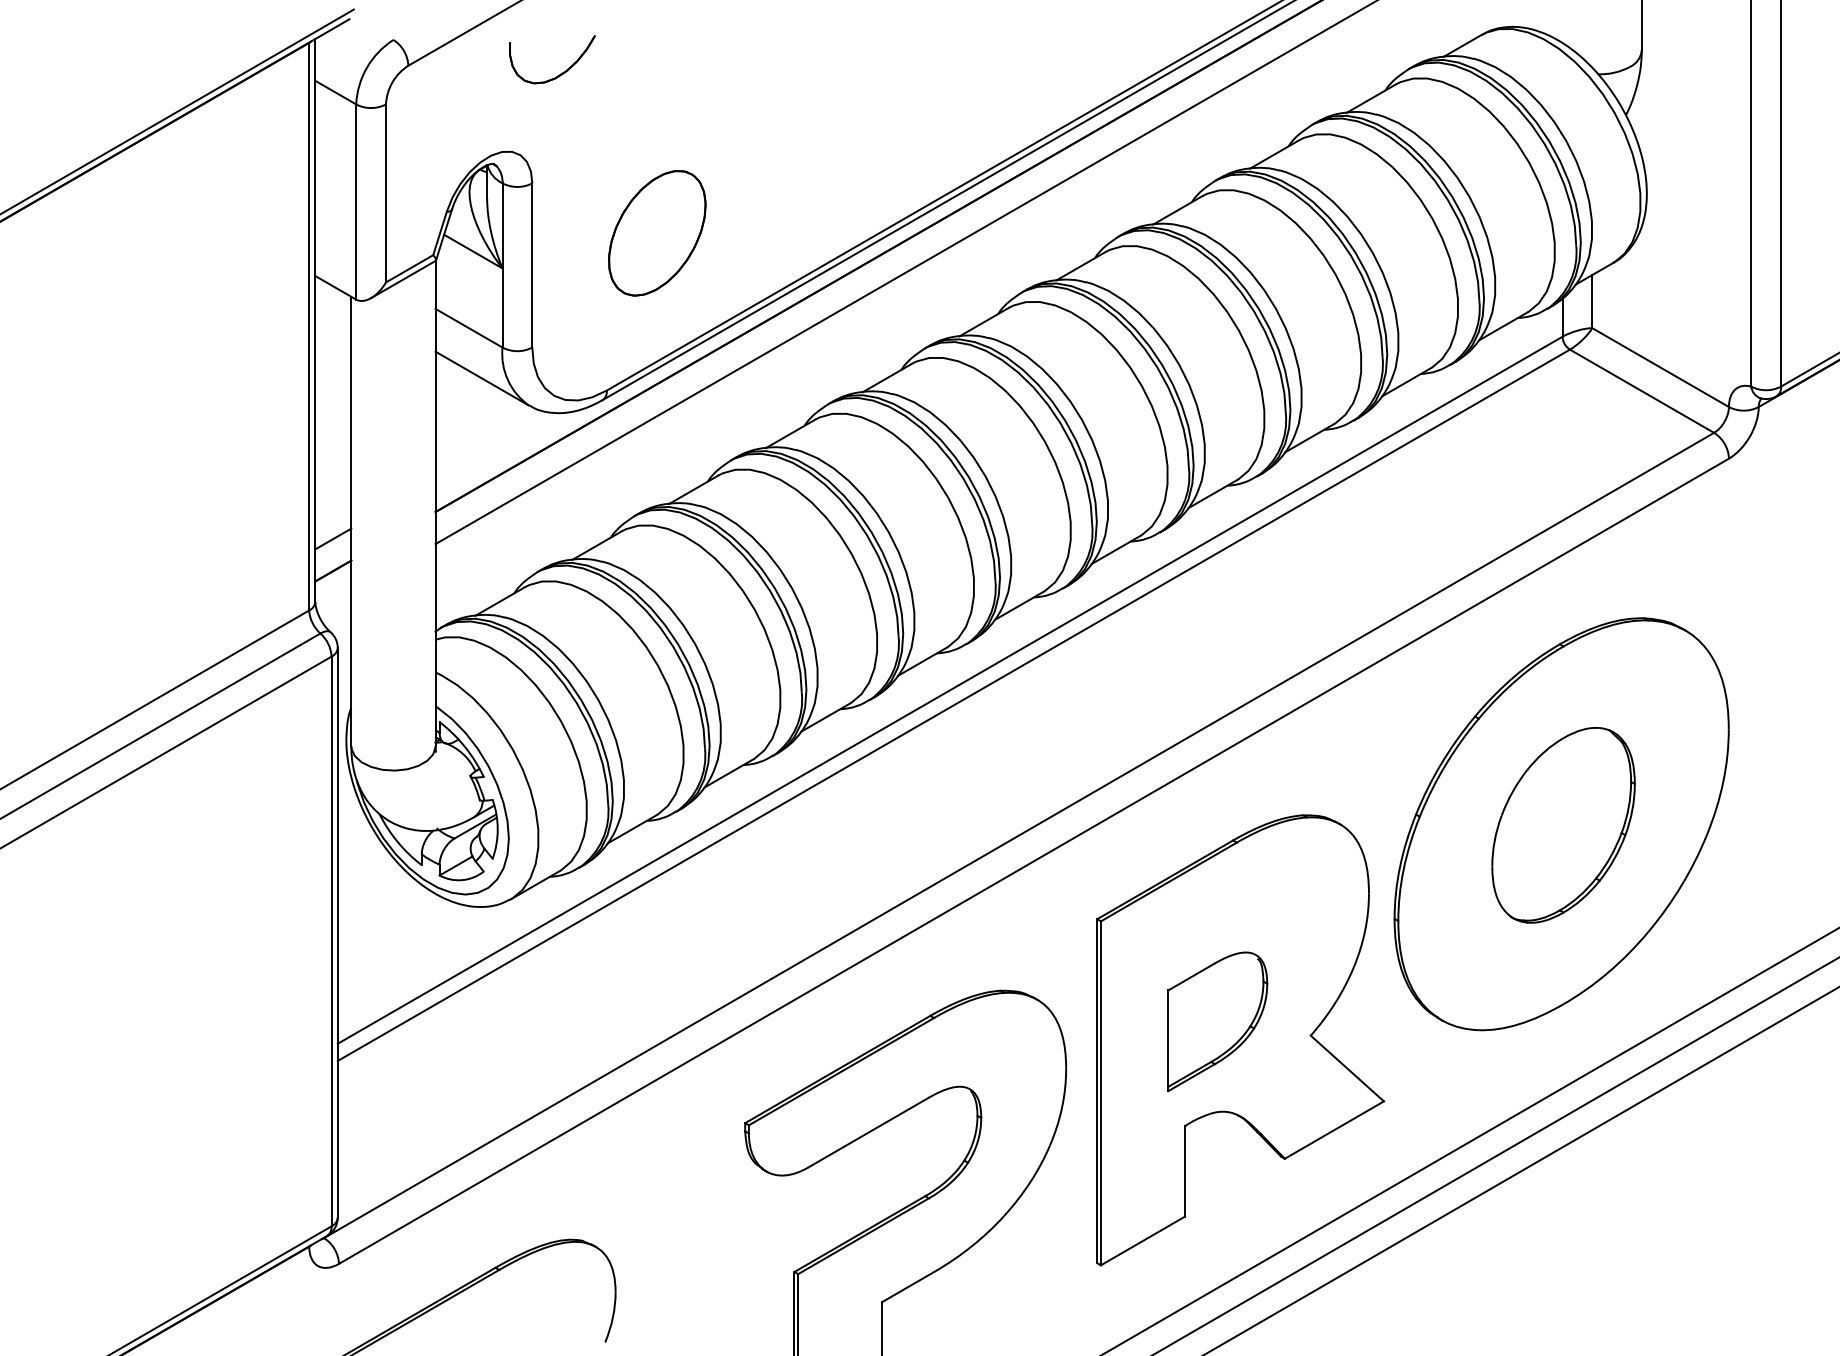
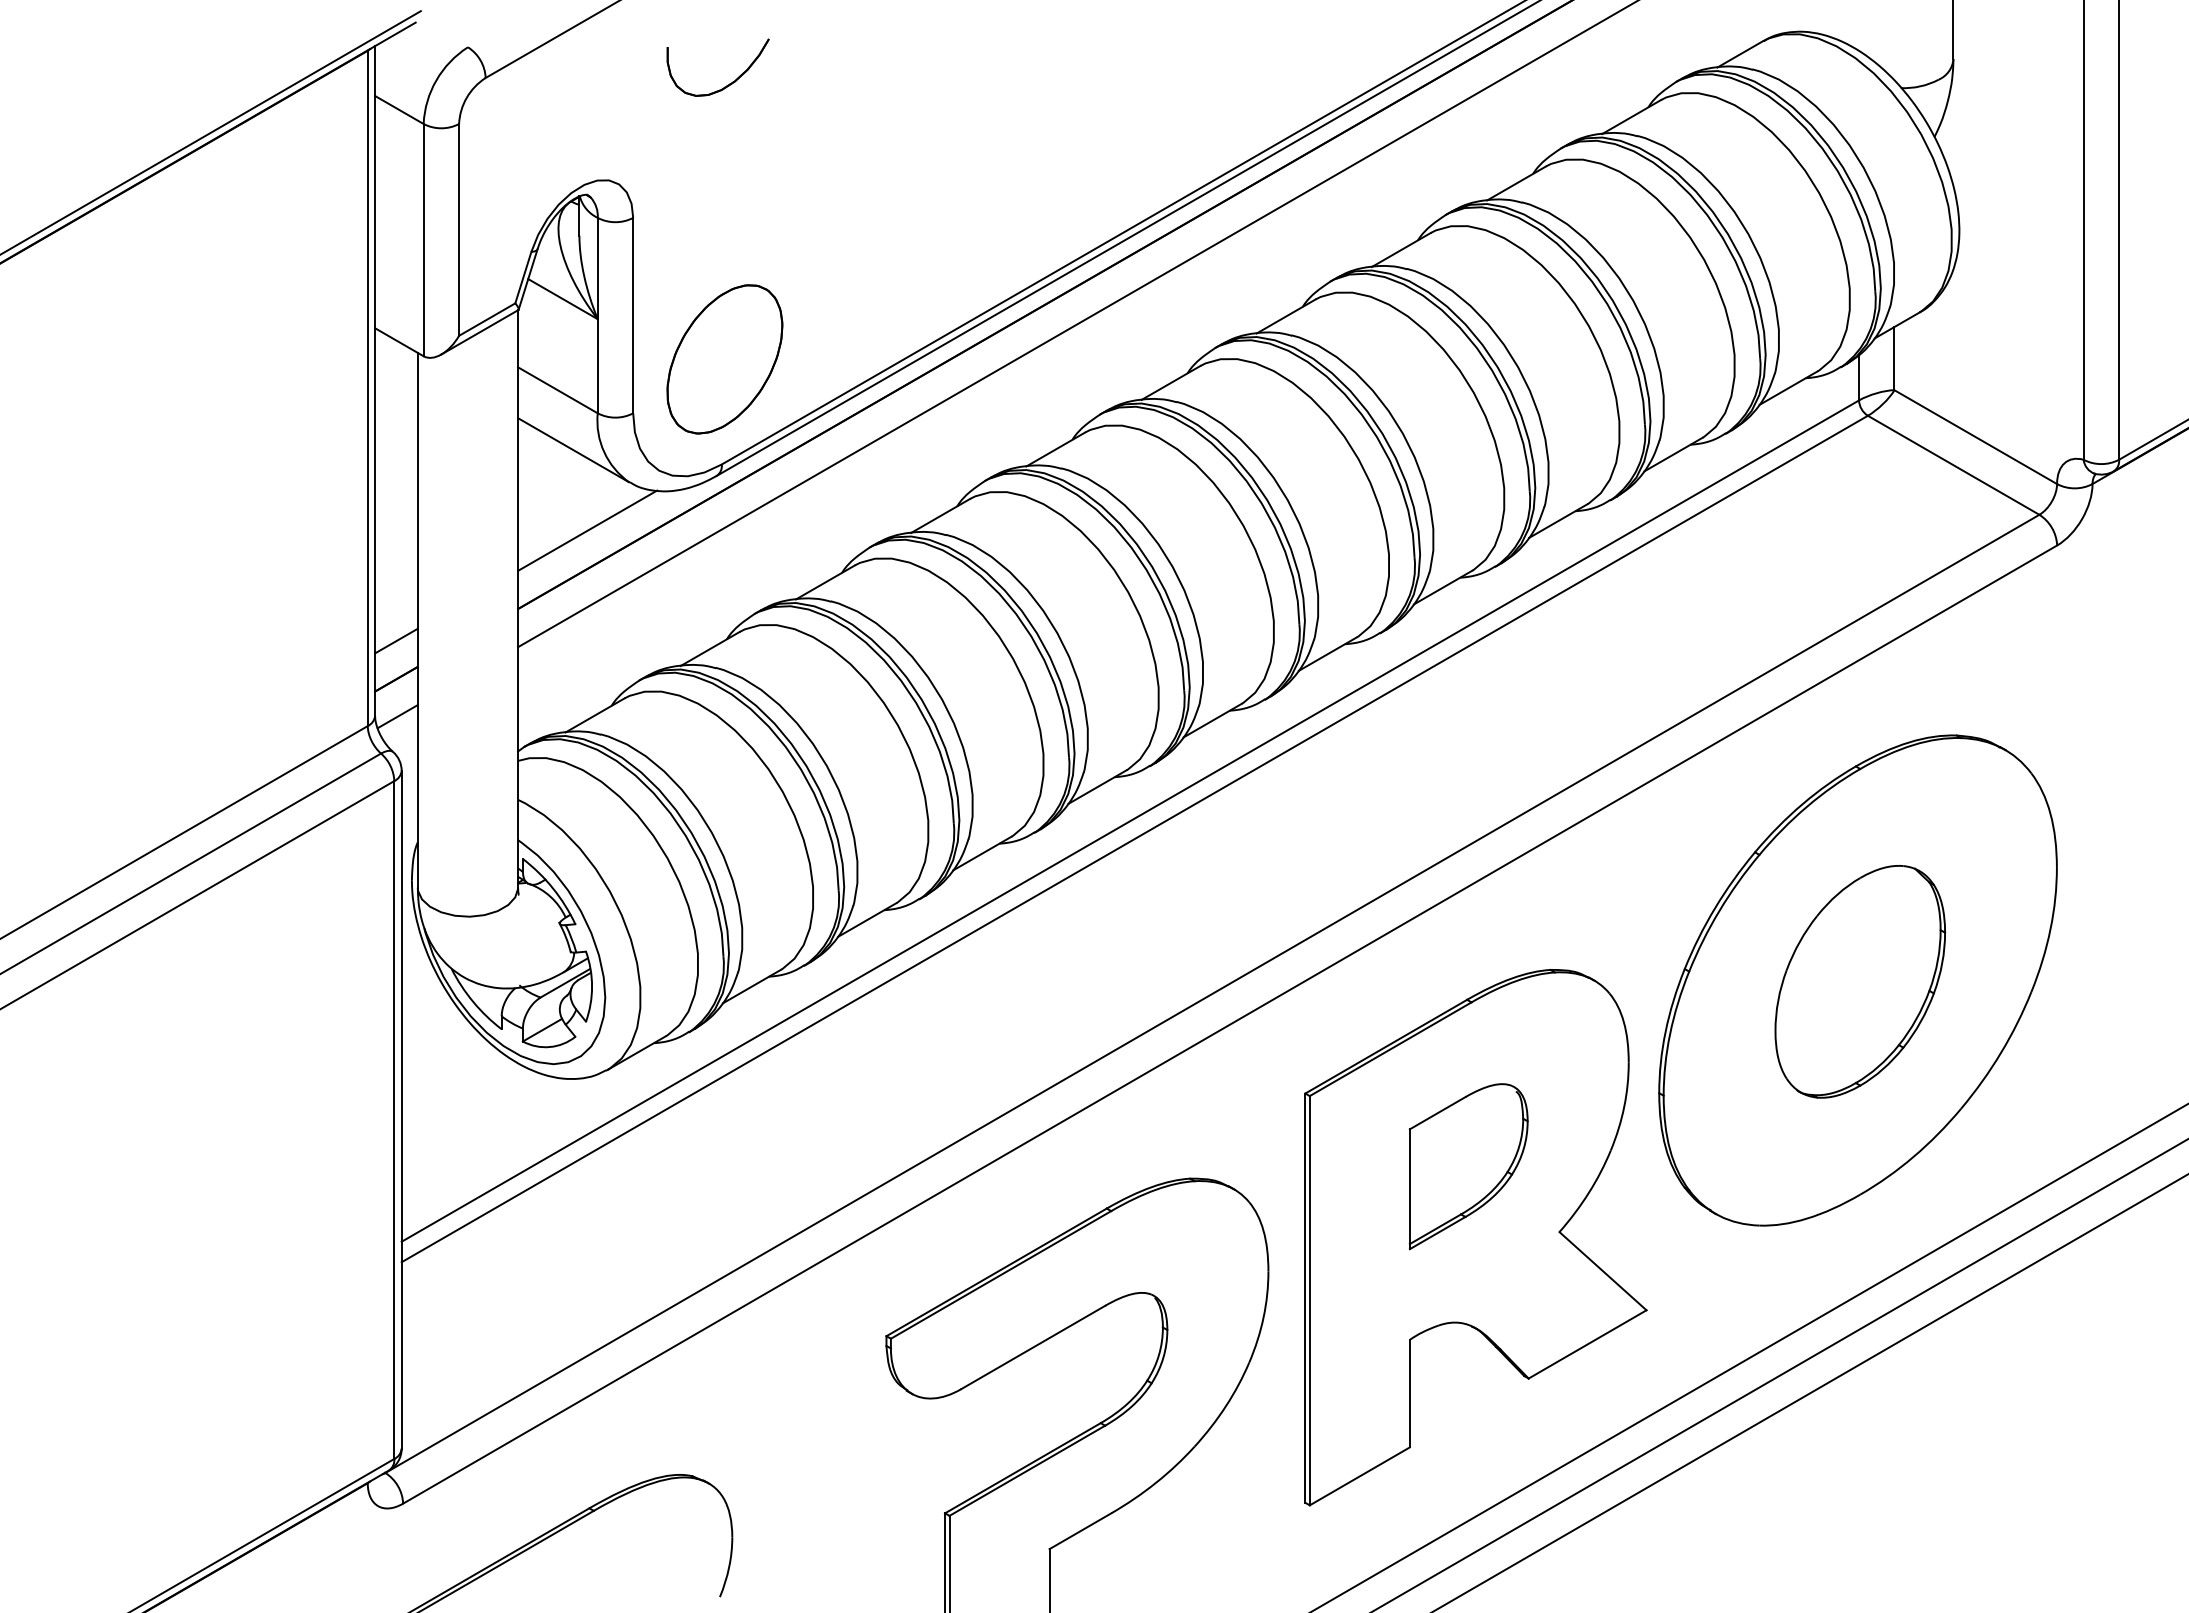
part: (561, 72) -> (729, 83), moved
part: (656, 233) -> (724, 359), moved
line: (493, 446) -> (587, 530), added
line: (334, 602) -> (397, 716), added
part: (1217, 1021) -> (1468, 1166), moved

